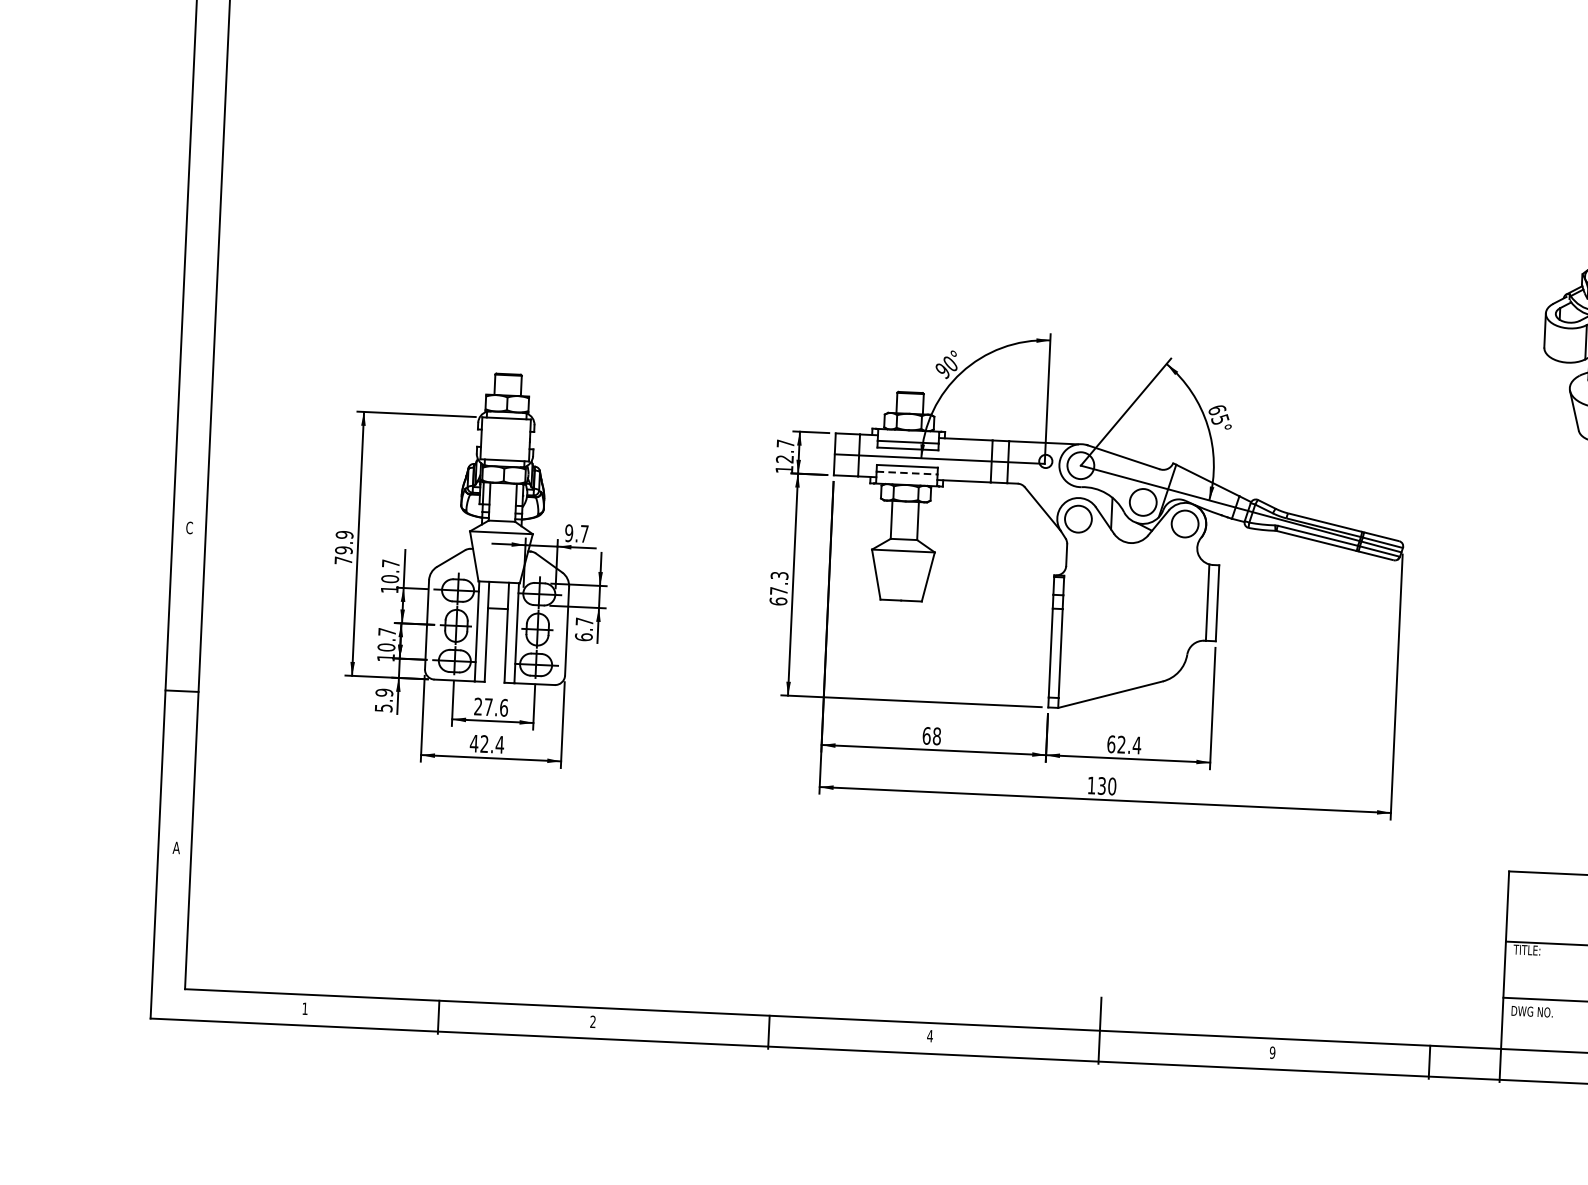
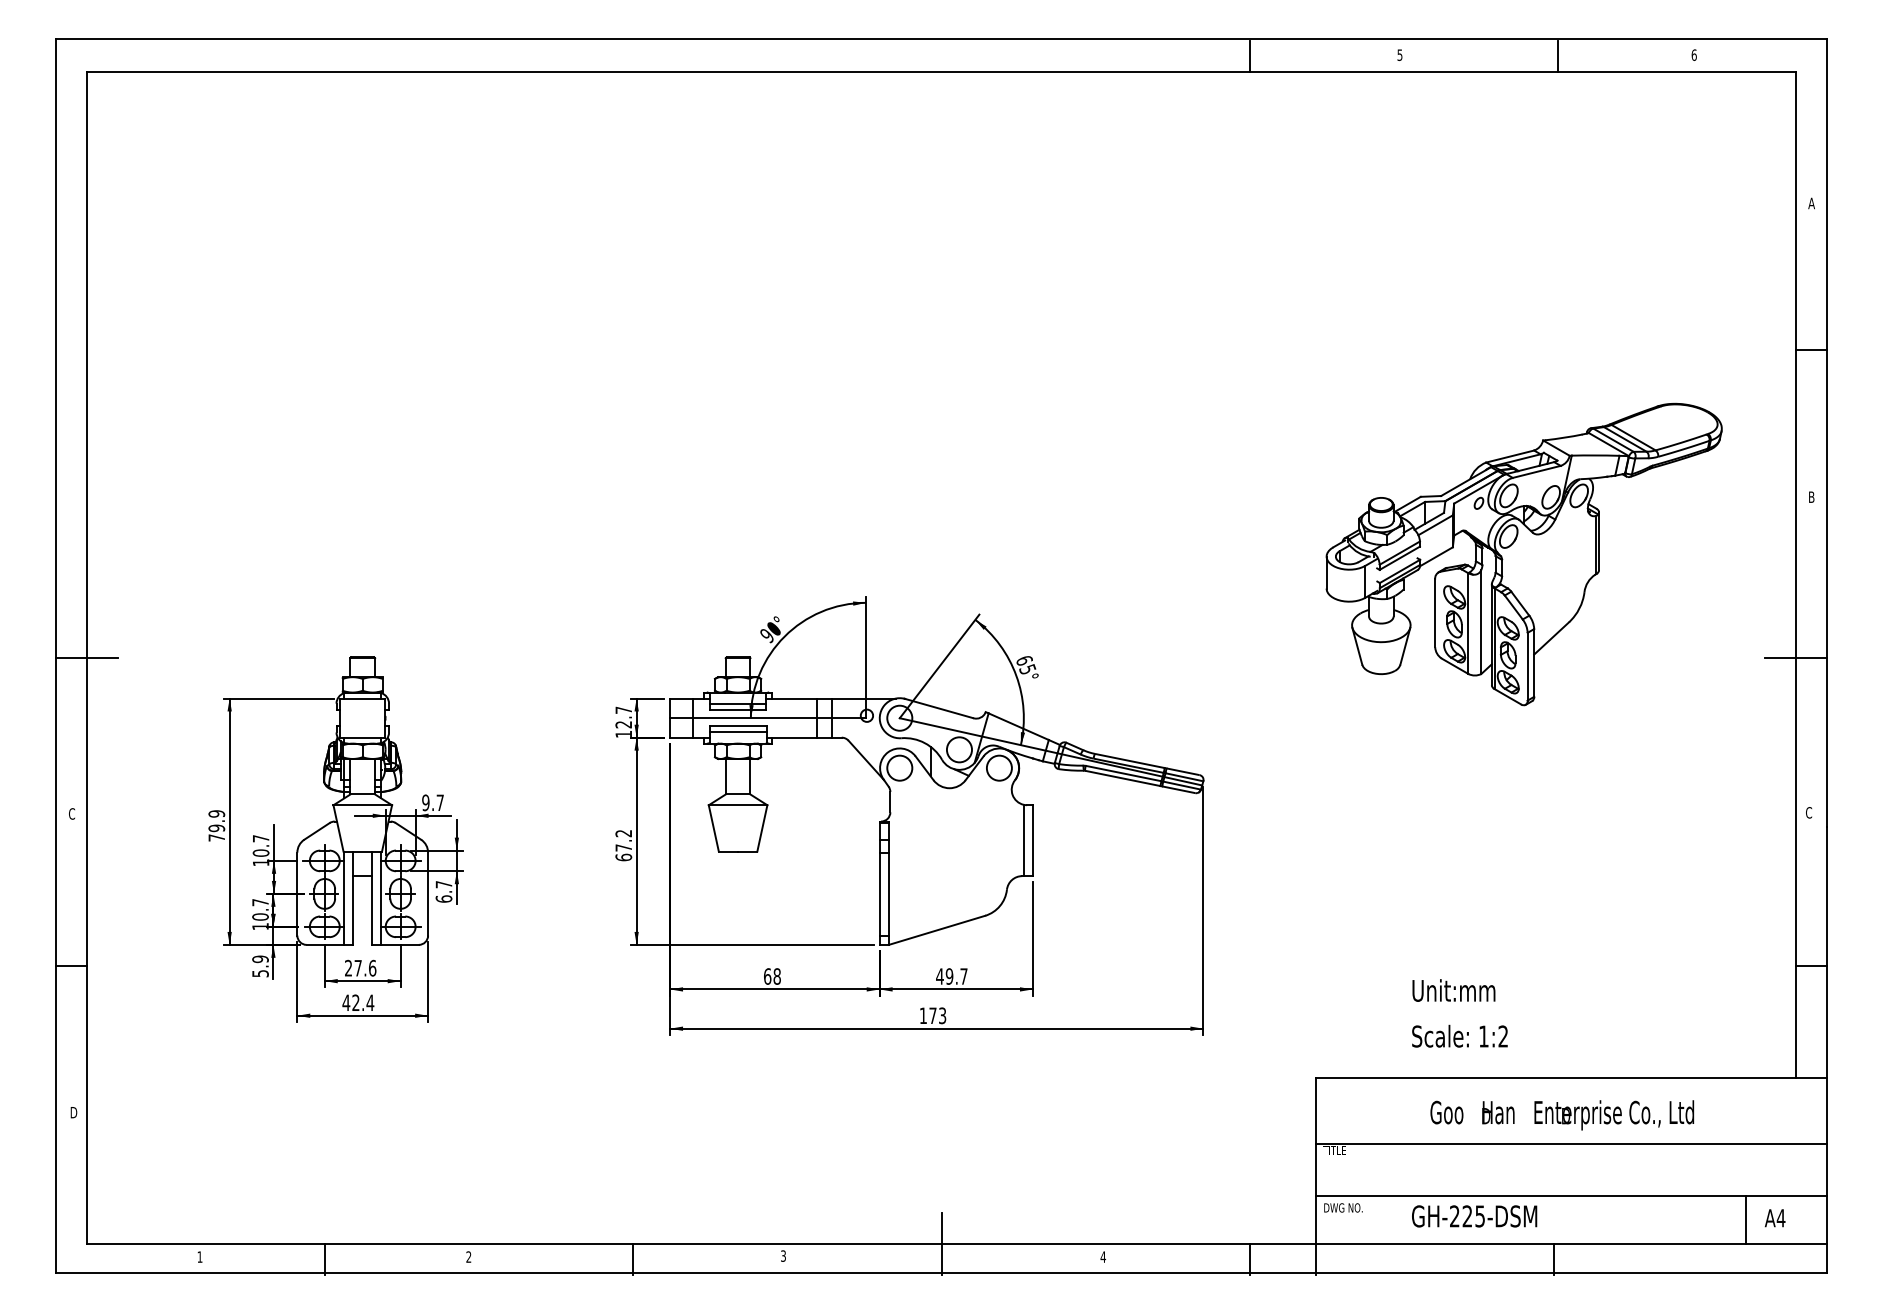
line: (213, 362) -> (87, 658), added
line: (907, 473) -> (738, 732), dashed -> solid
text: (779, 575) -> (623, 833), 67.3 -> 67.2
text: (1123, 744) -> (951, 976), 62.4 -> 49.7
text: (1106, 785) -> (937, 1015), 130 -> 173
text: (176, 847) -> (73, 1112), A -> D
text: (930, 1035) -> (783, 1255), 4 -> 3
text: (1271, 1052) -> (1102, 1256), 9 -> 4

